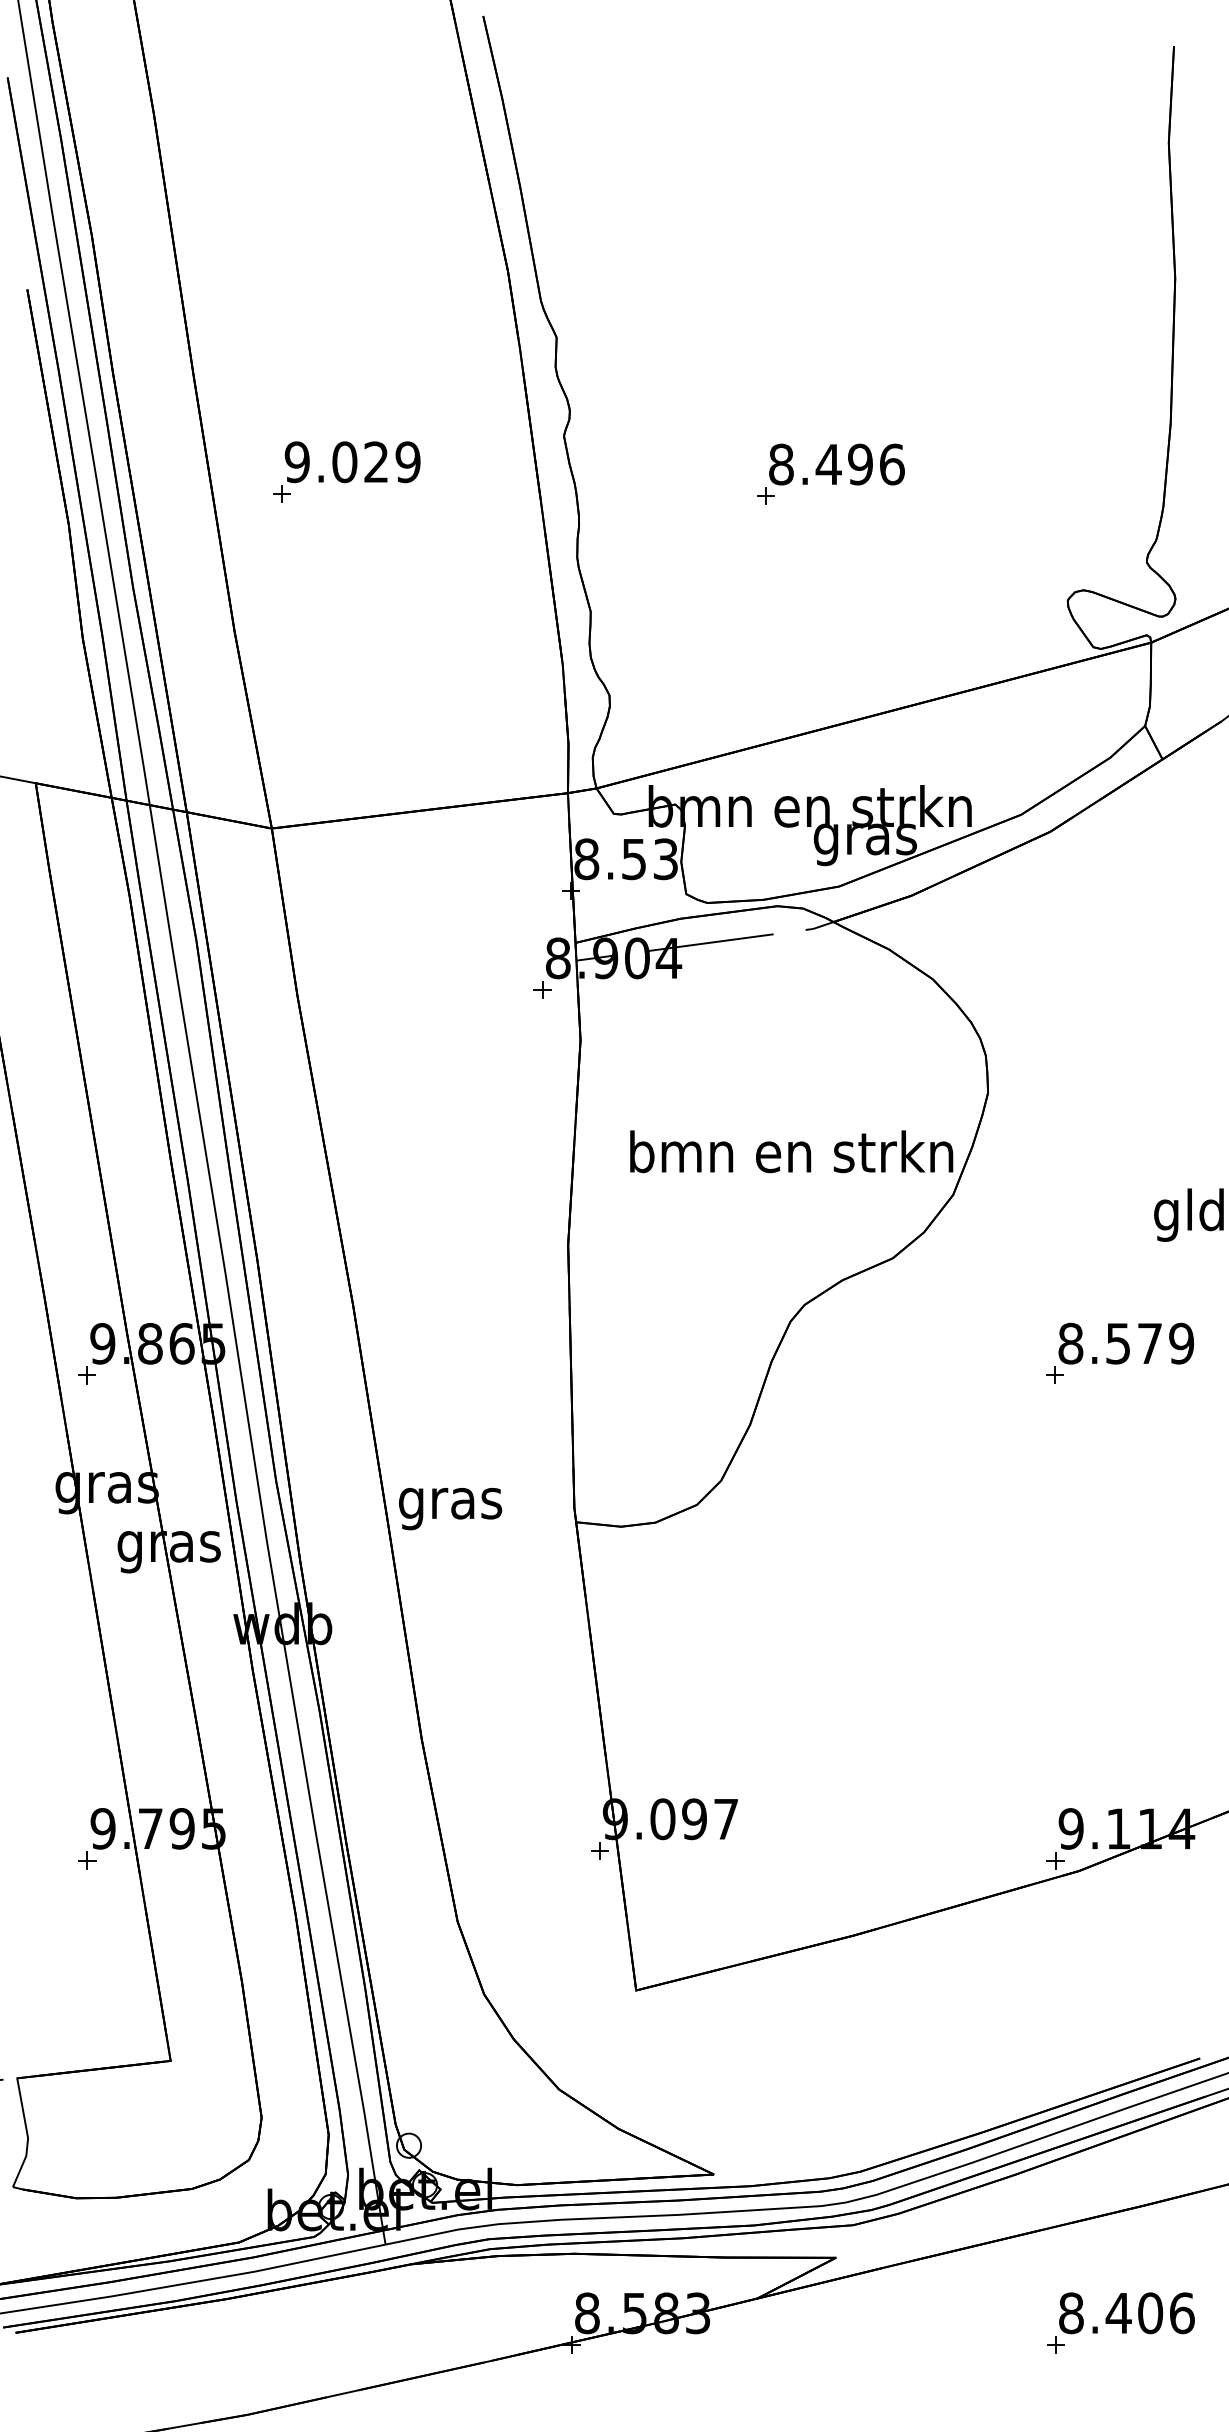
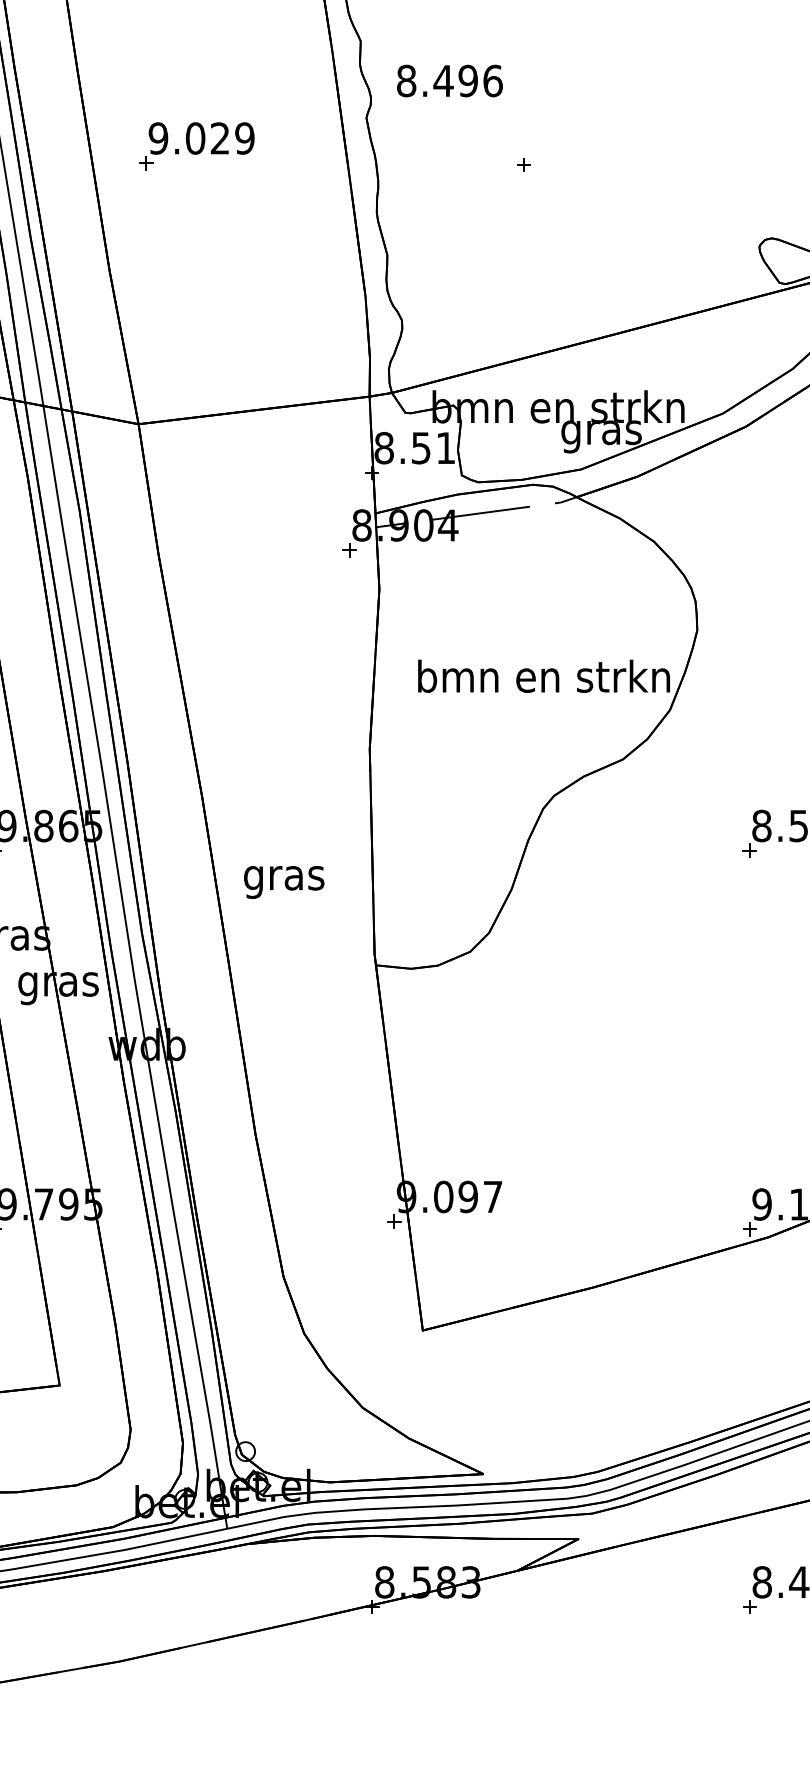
text: (836, 464) -> (449, 80), moved
text: (665, 859) -> (445, 448), 8.53 -> 8.51
text: (450, 1509) -> (284, 882), moved

